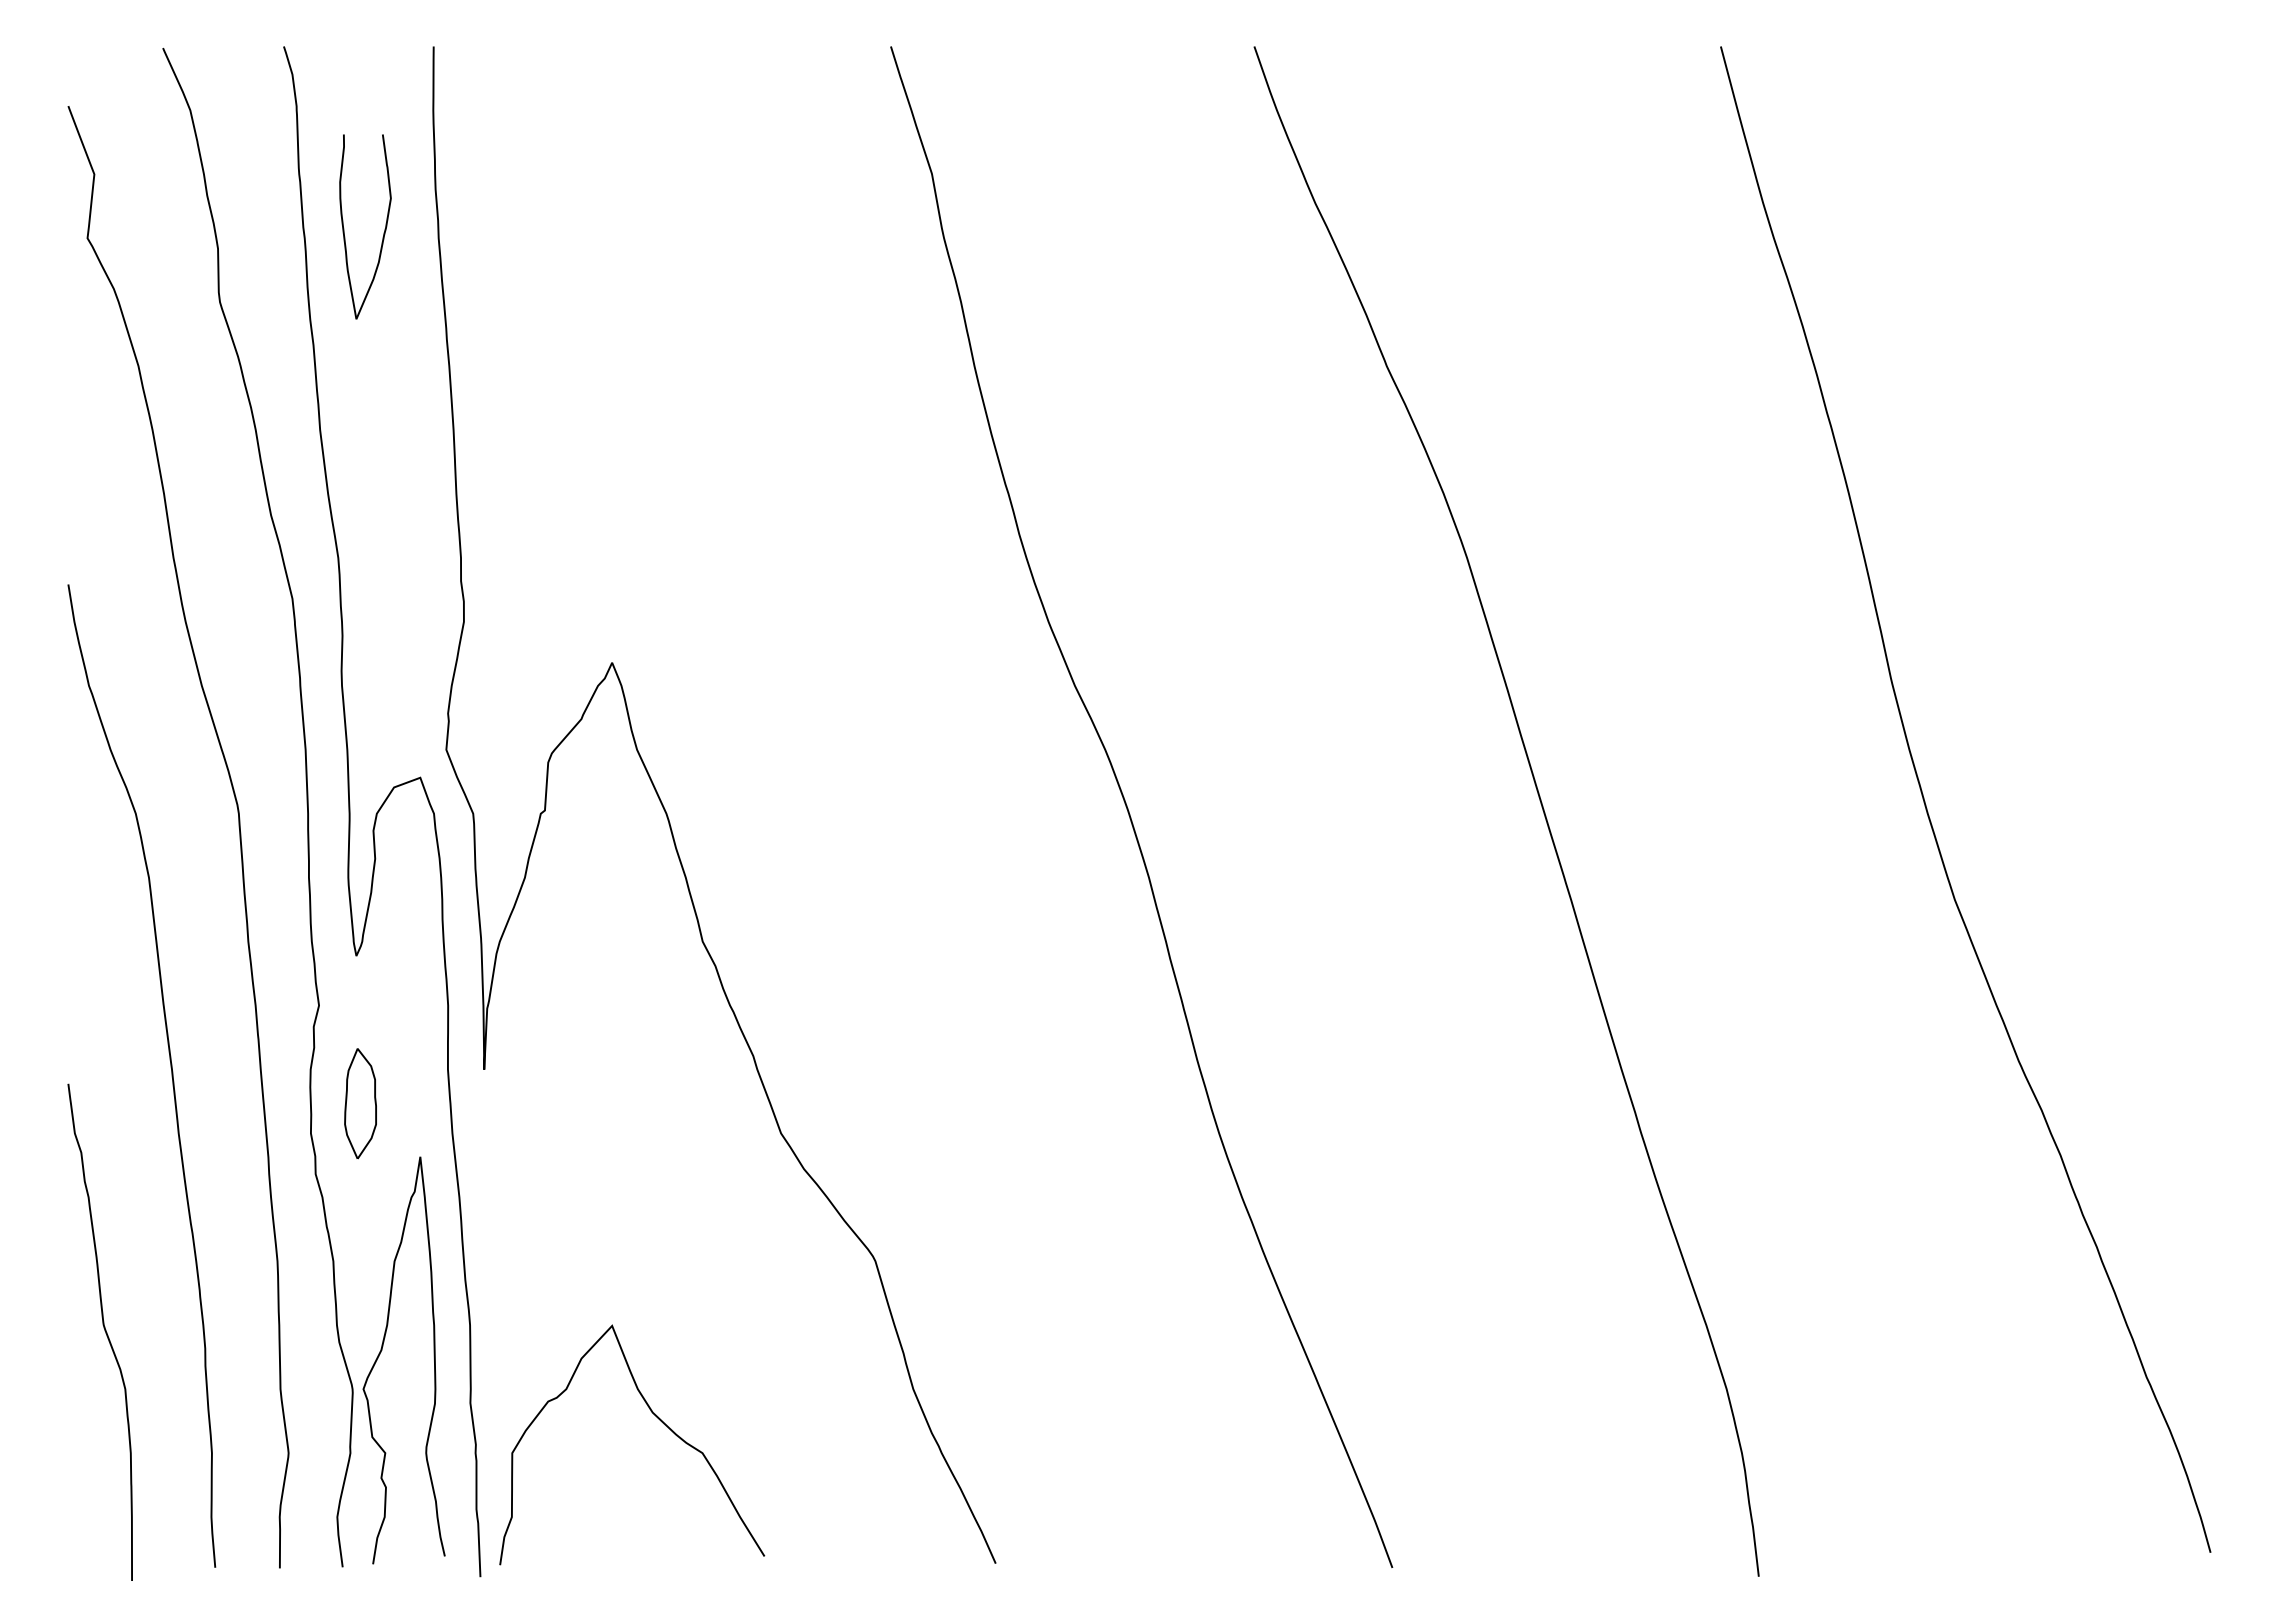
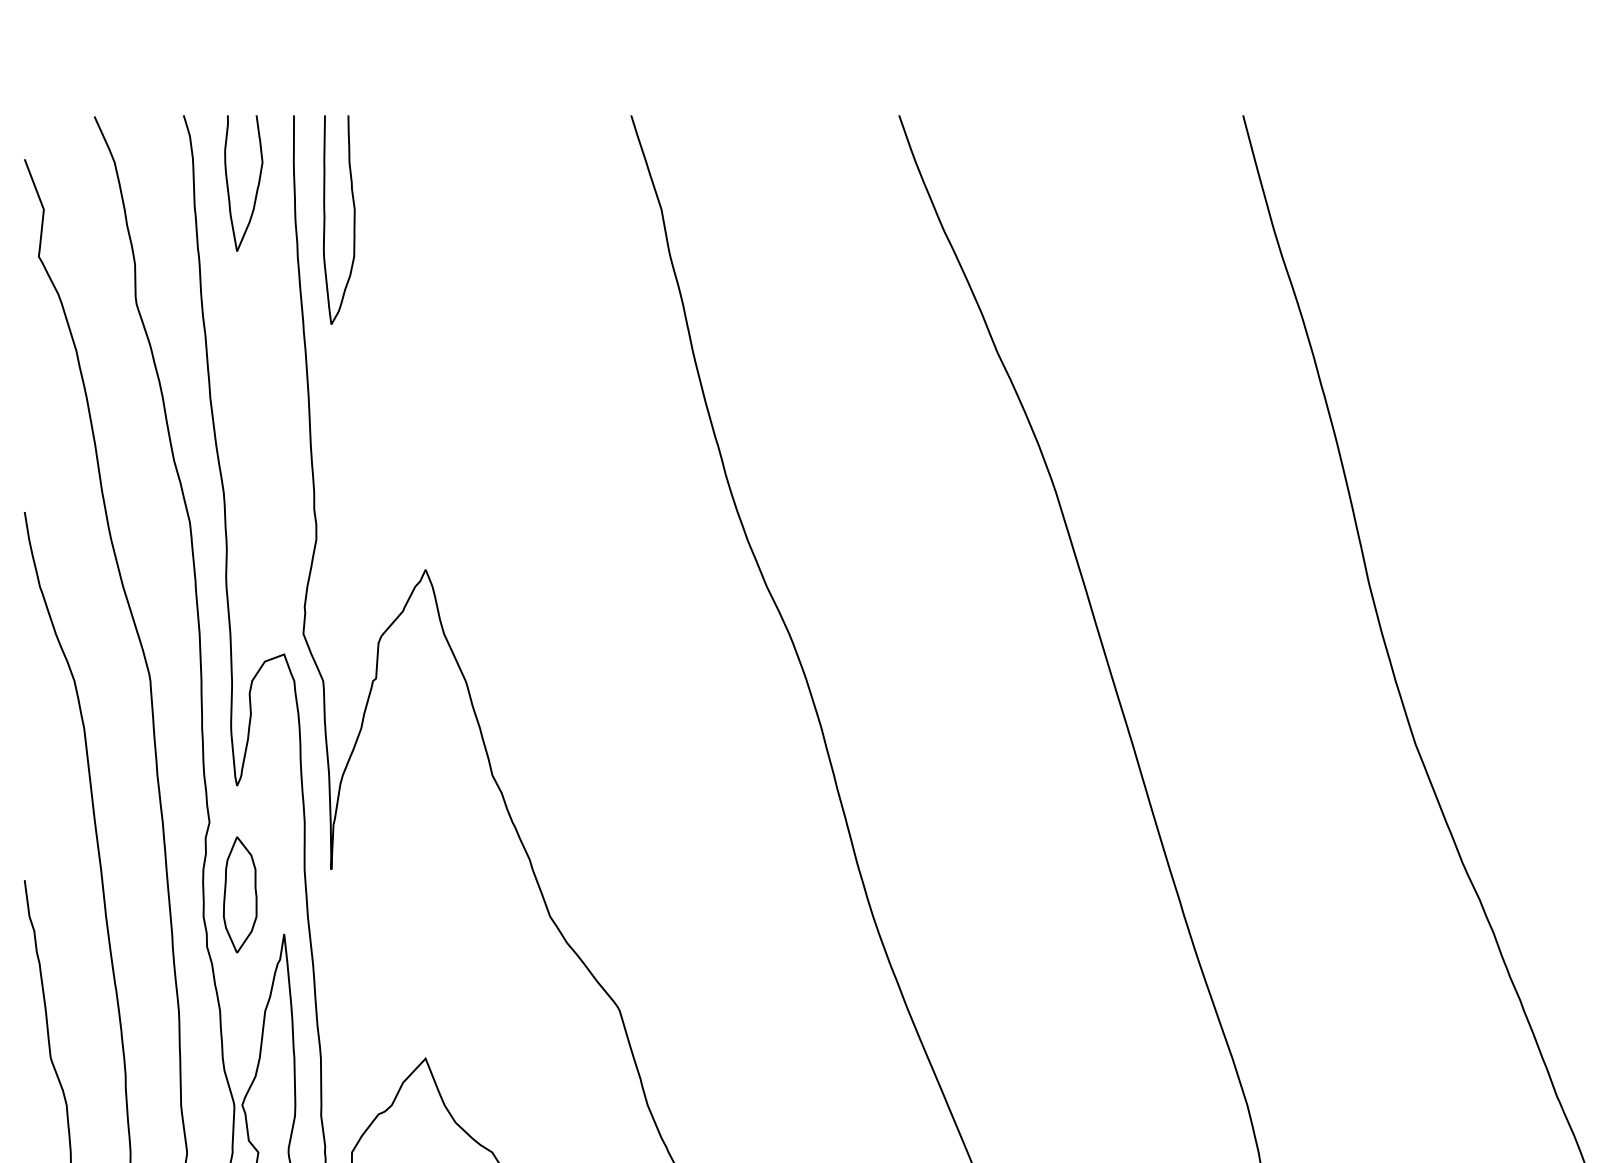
curve: (475, 188) -> (324, 220), added
curve: (383, 232) -> (257, 187), moved
part: (360, 1103) -> (240, 894), size x1.43

